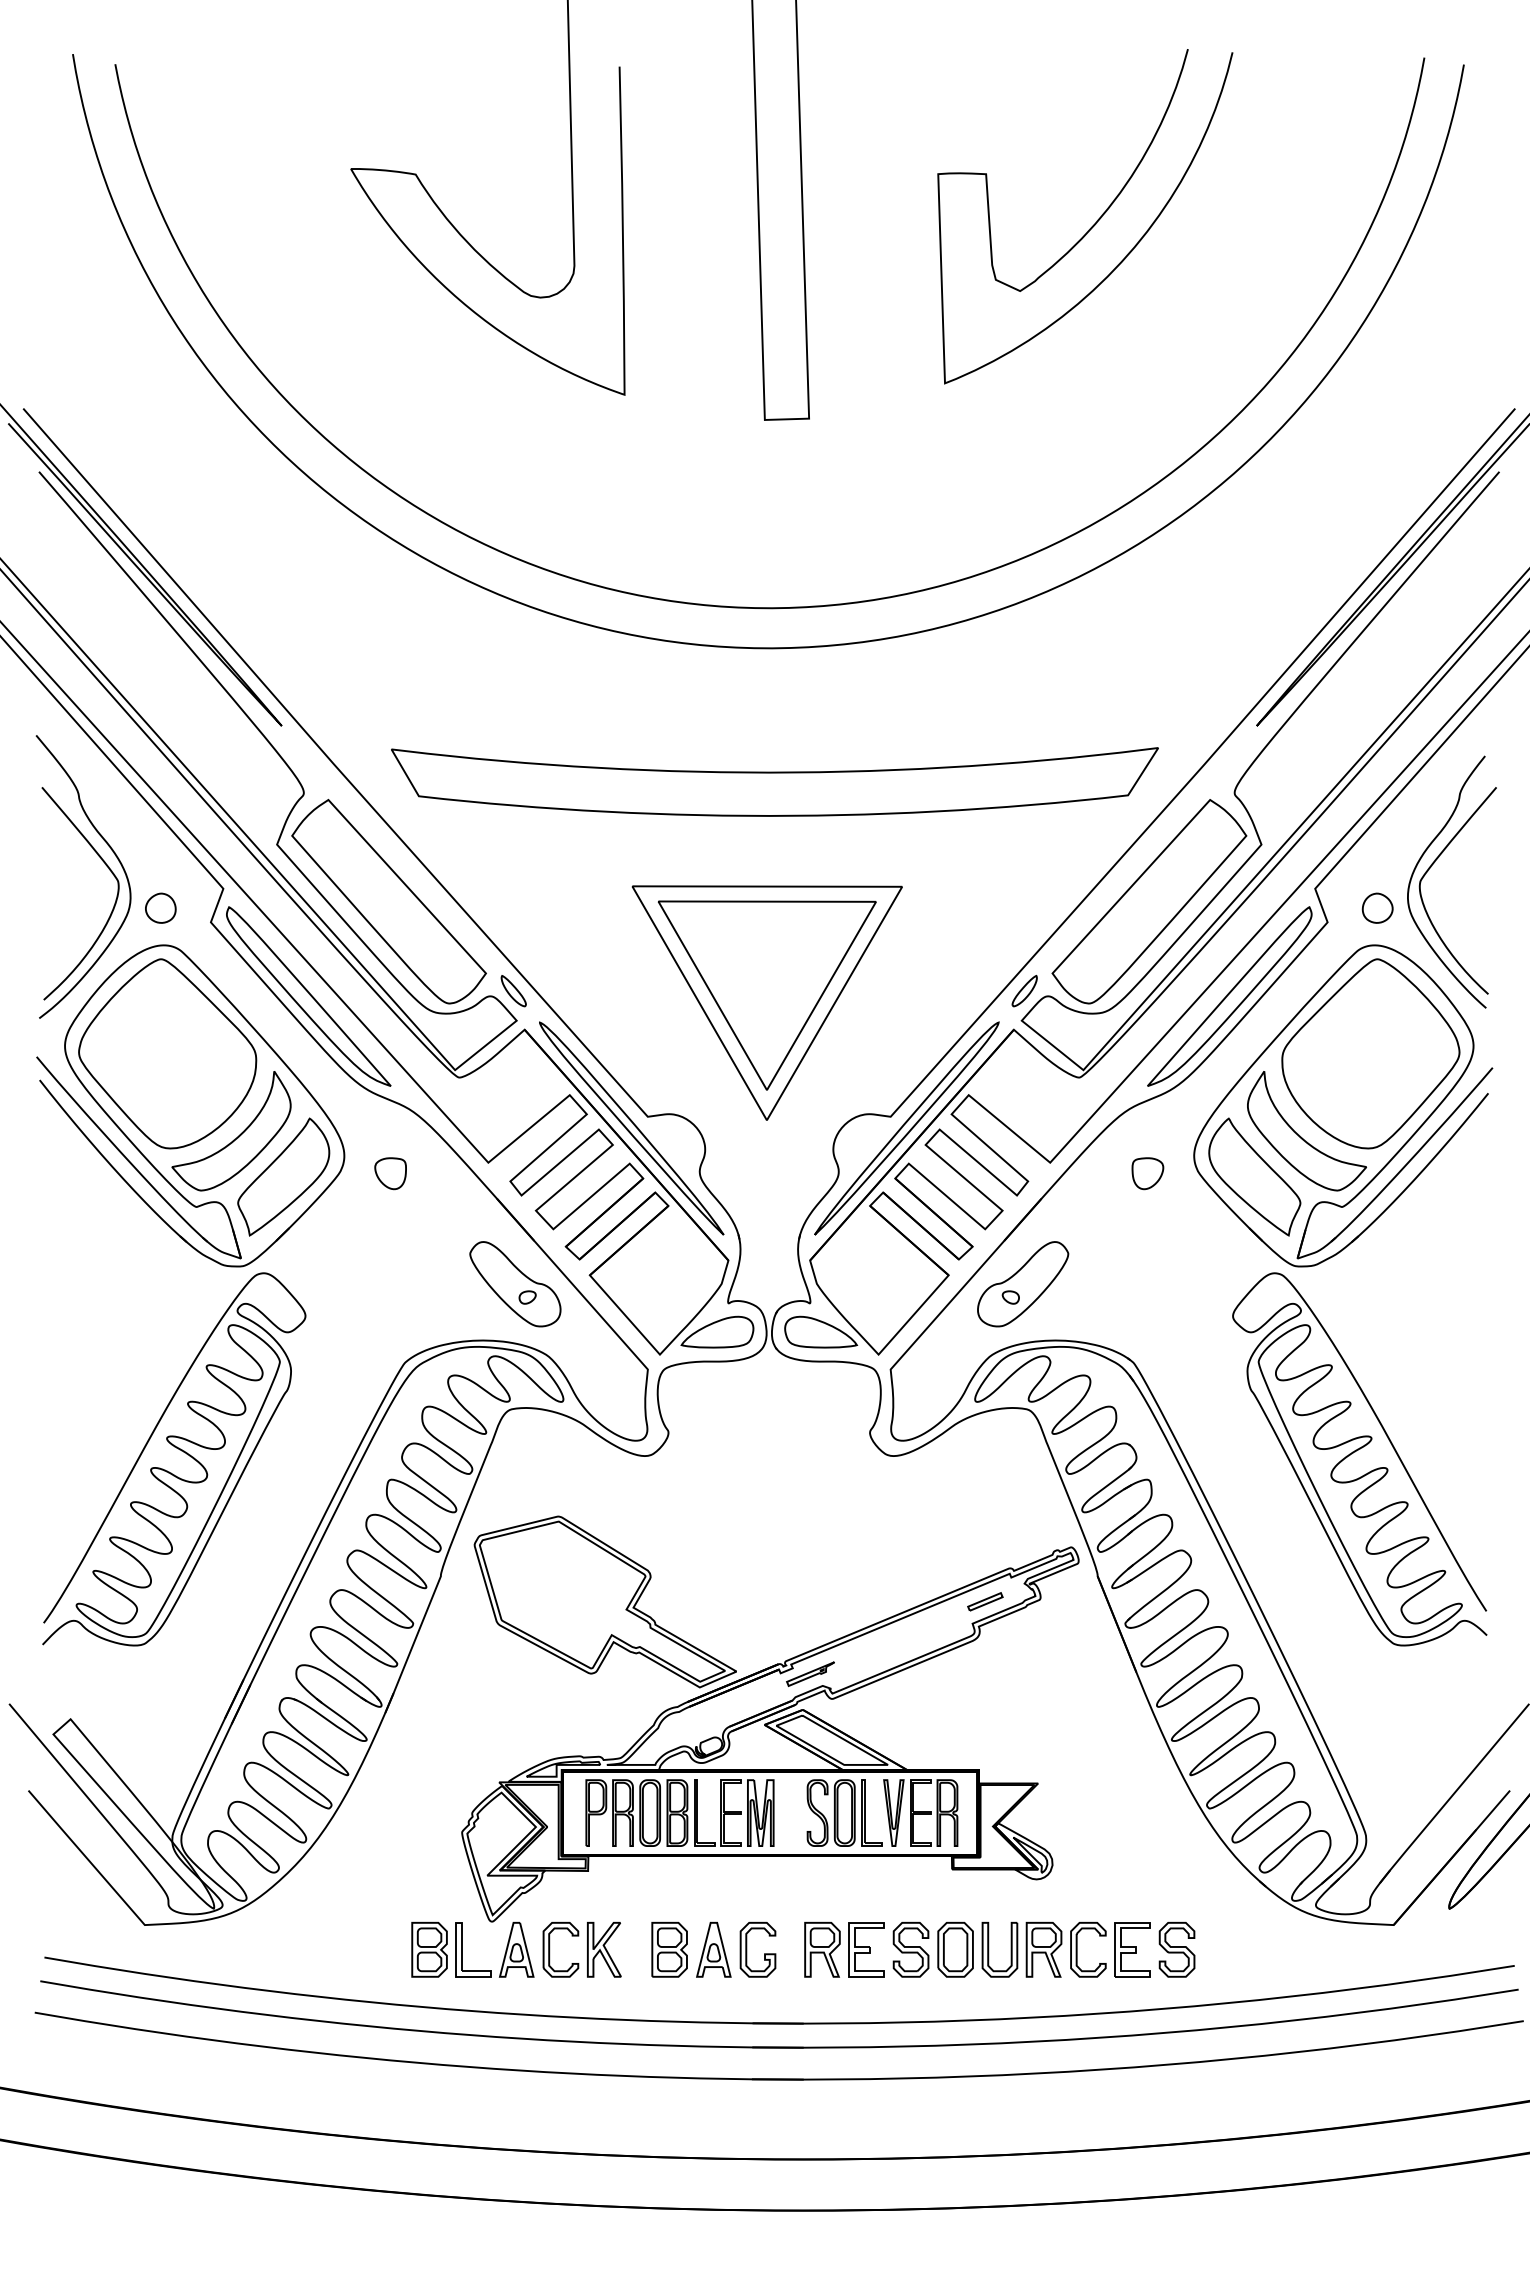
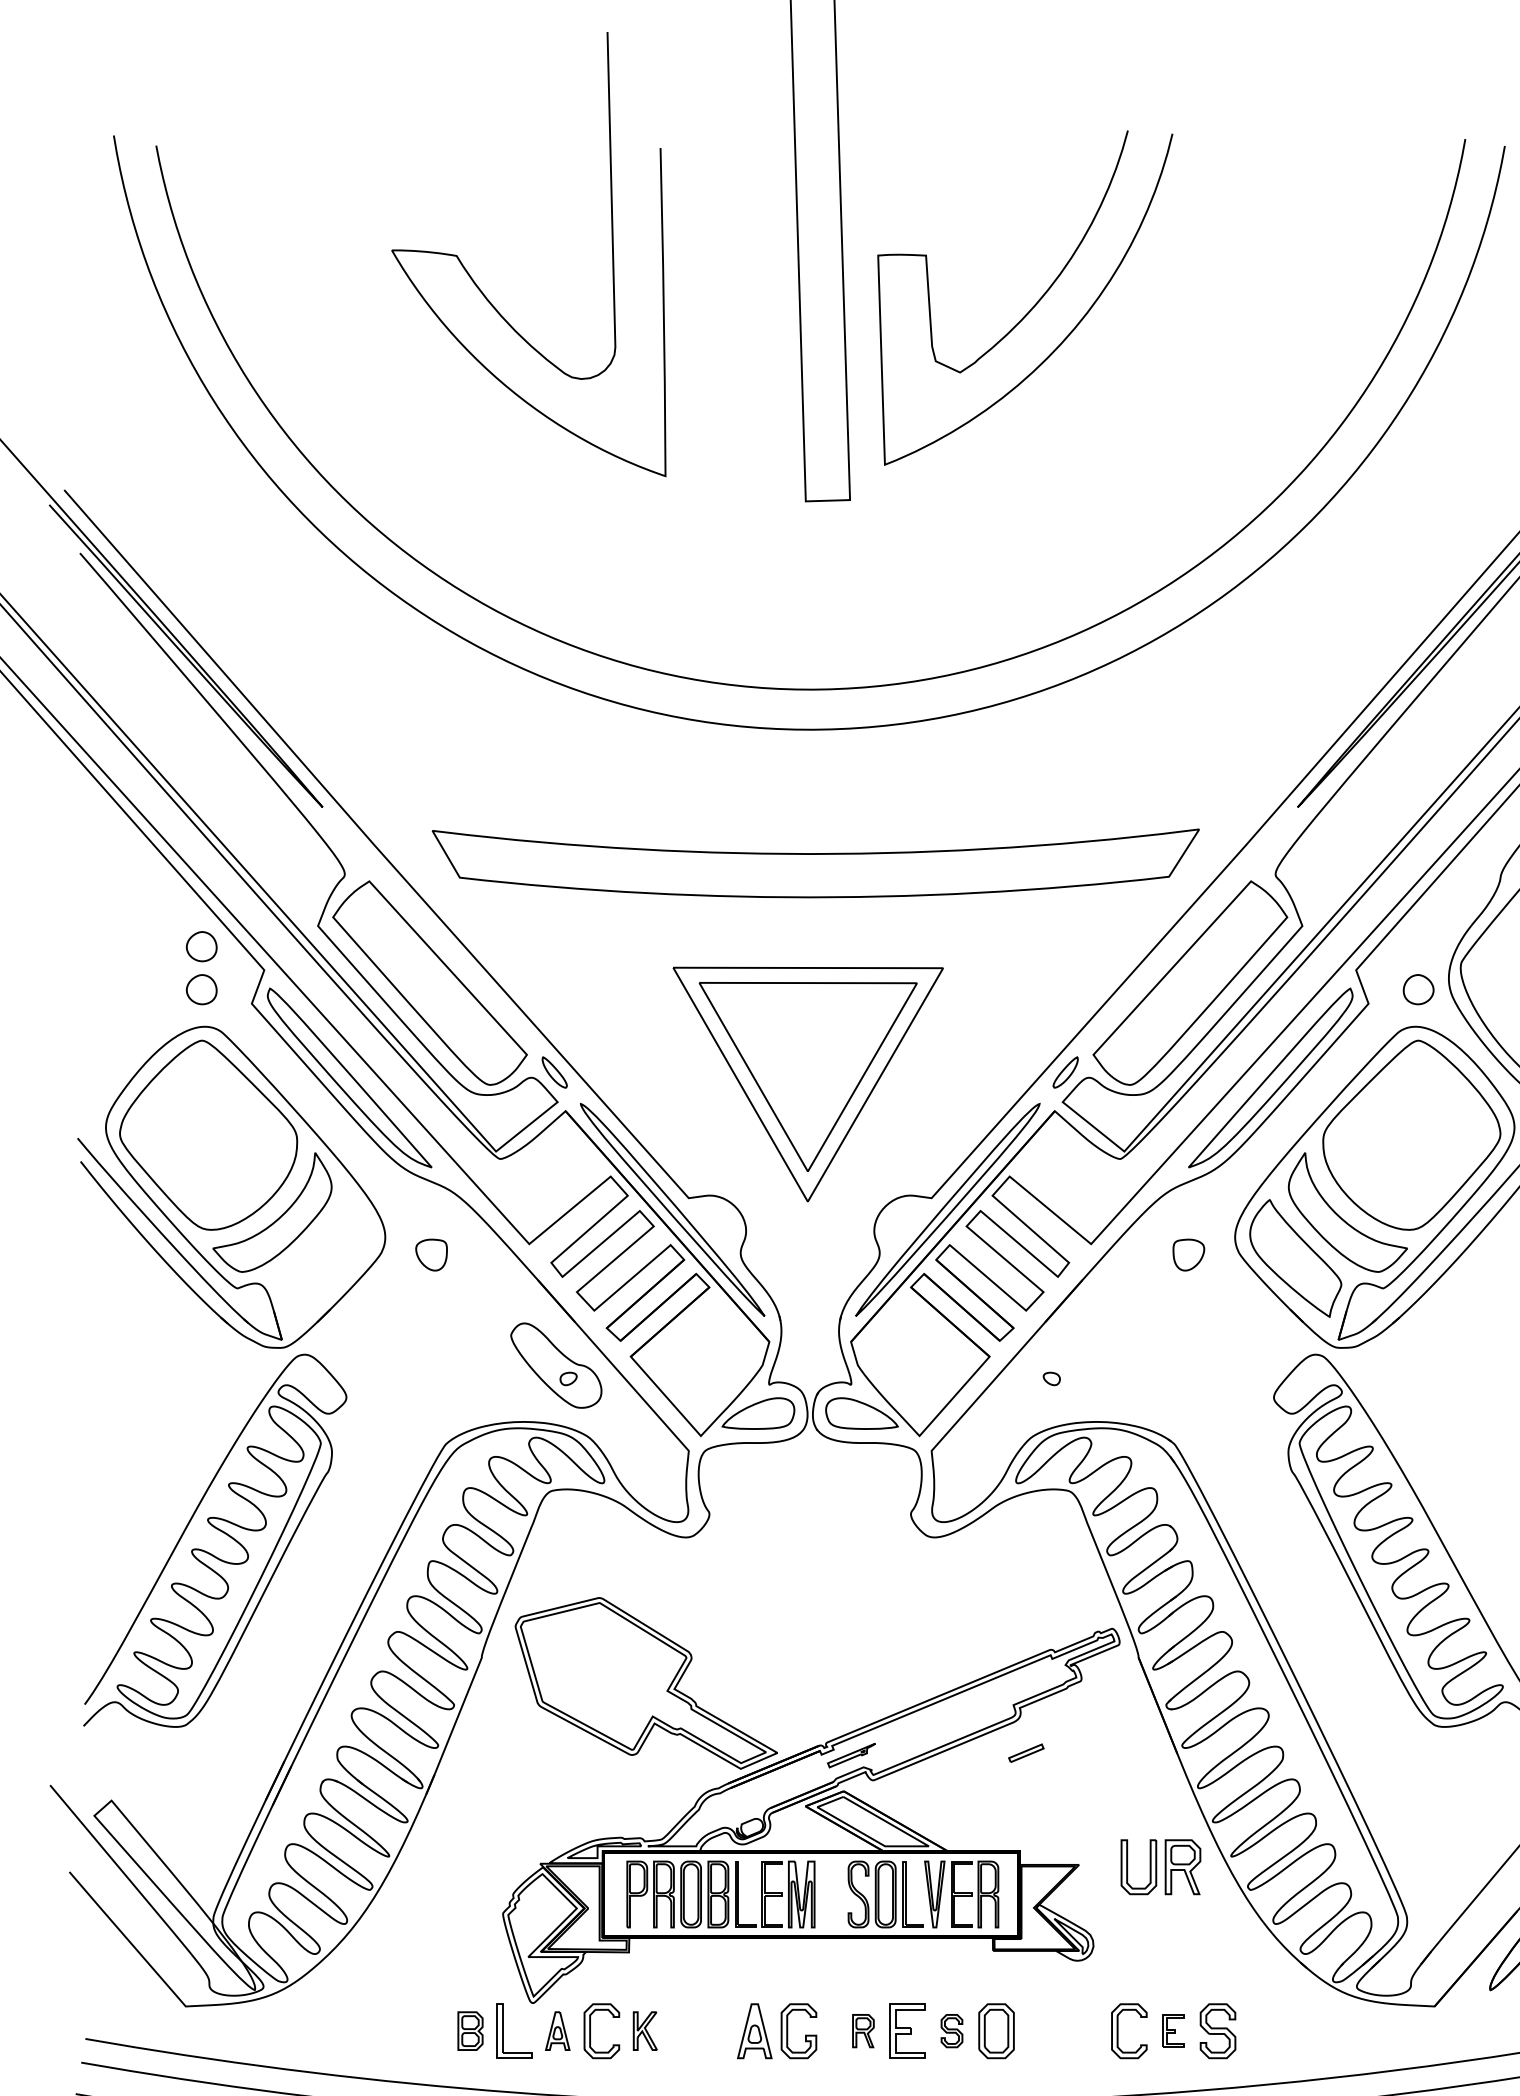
curve: (1093, 224) -> (1033, 305), moved
part: (101, 860) -> (142, 941), removed
part: (160, 864) -> (201, 945), added
part: (283, 1176) -> (324, 1257), removed
part: (1023, 1284) -> (1064, 1365), removed
part: (985, 1601) -> (1026, 1752), moved
part: (429, 1949) -> (470, 2030), size x0.7
part: (516, 1949) -> (557, 2030), size x0.7
part: (604, 1949) -> (645, 2030), size x0.7
part: (669, 1949) -> (710, 2030), removed
part: (822, 1949) -> (863, 2030), size x0.6
part: (910, 1949) -> (951, 2030), size x0.6
part: (1021, 1949) -> (1160, 1866), moved
part: (1132, 1949) -> (1173, 2030), size x0.6

